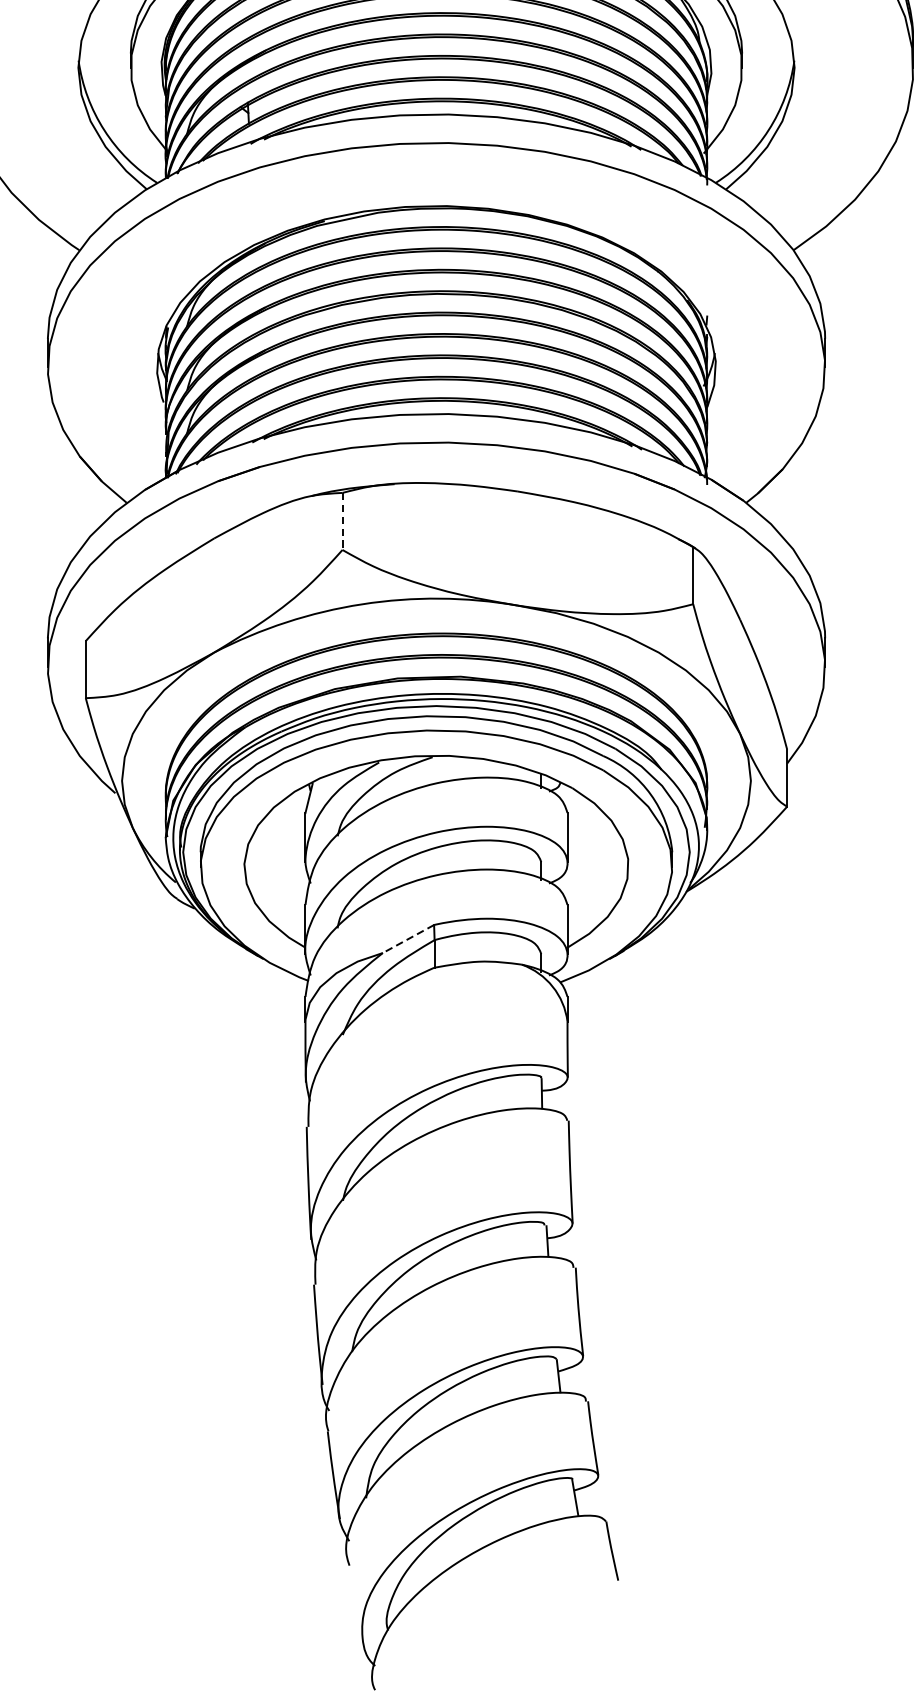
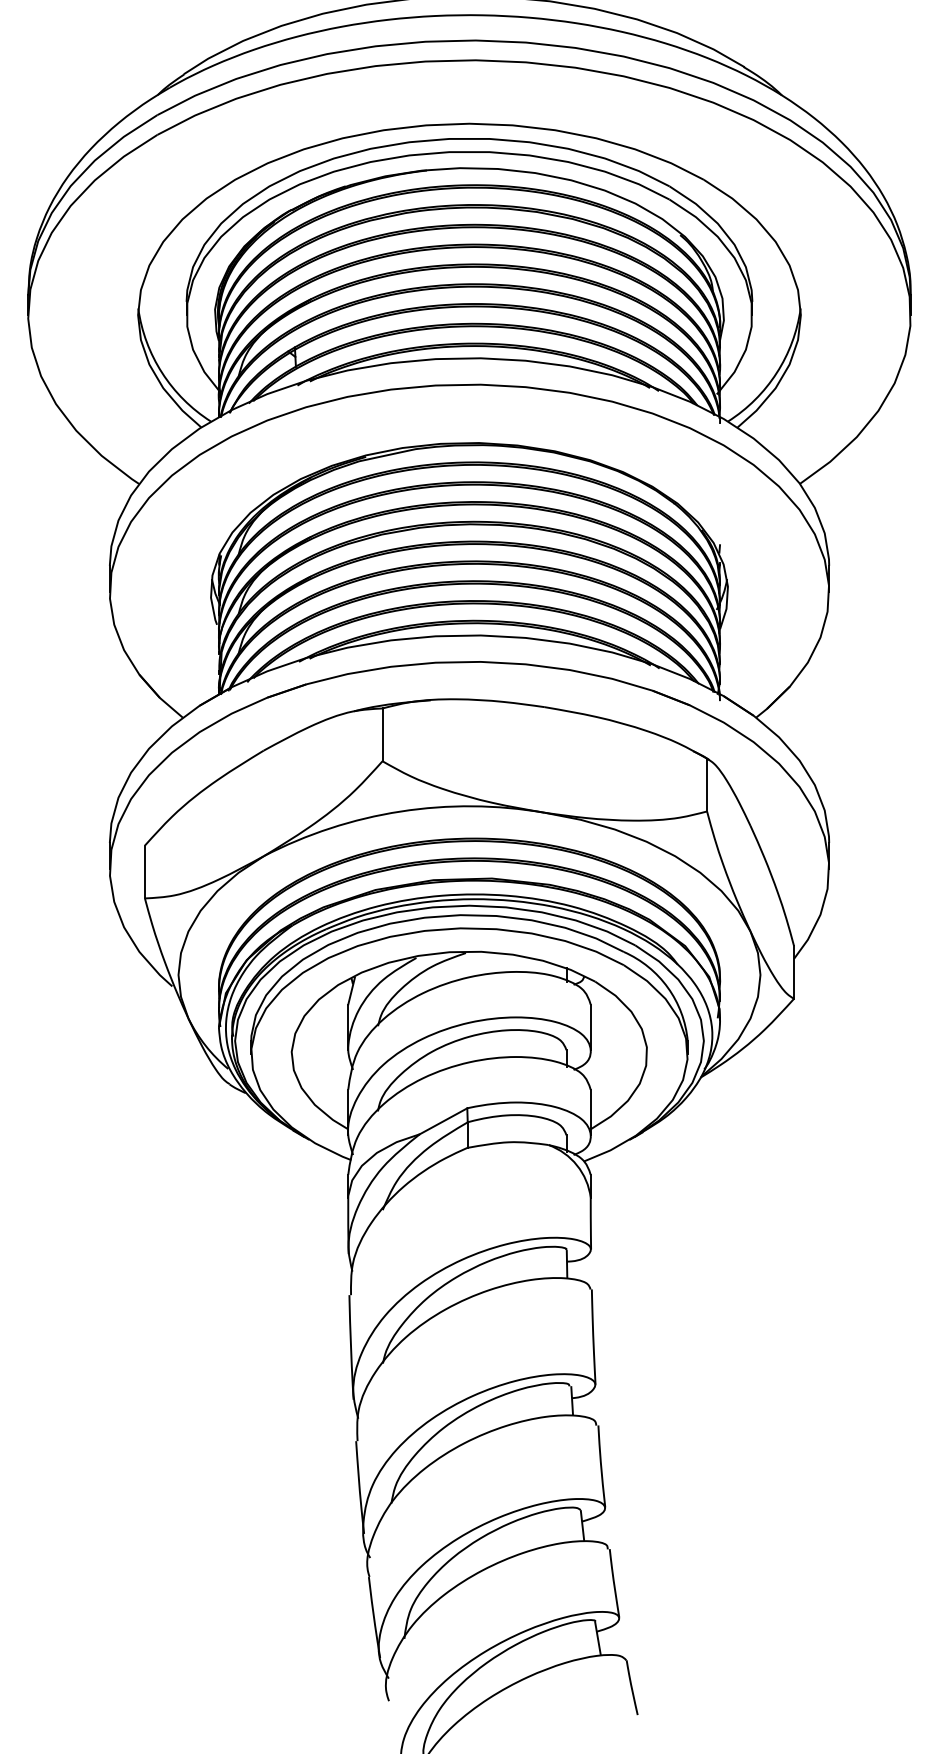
line: (342, 522) -> (382, 735), dashed -> solid
line: (408, 939) -> (443, 1121), dashed -> solid

